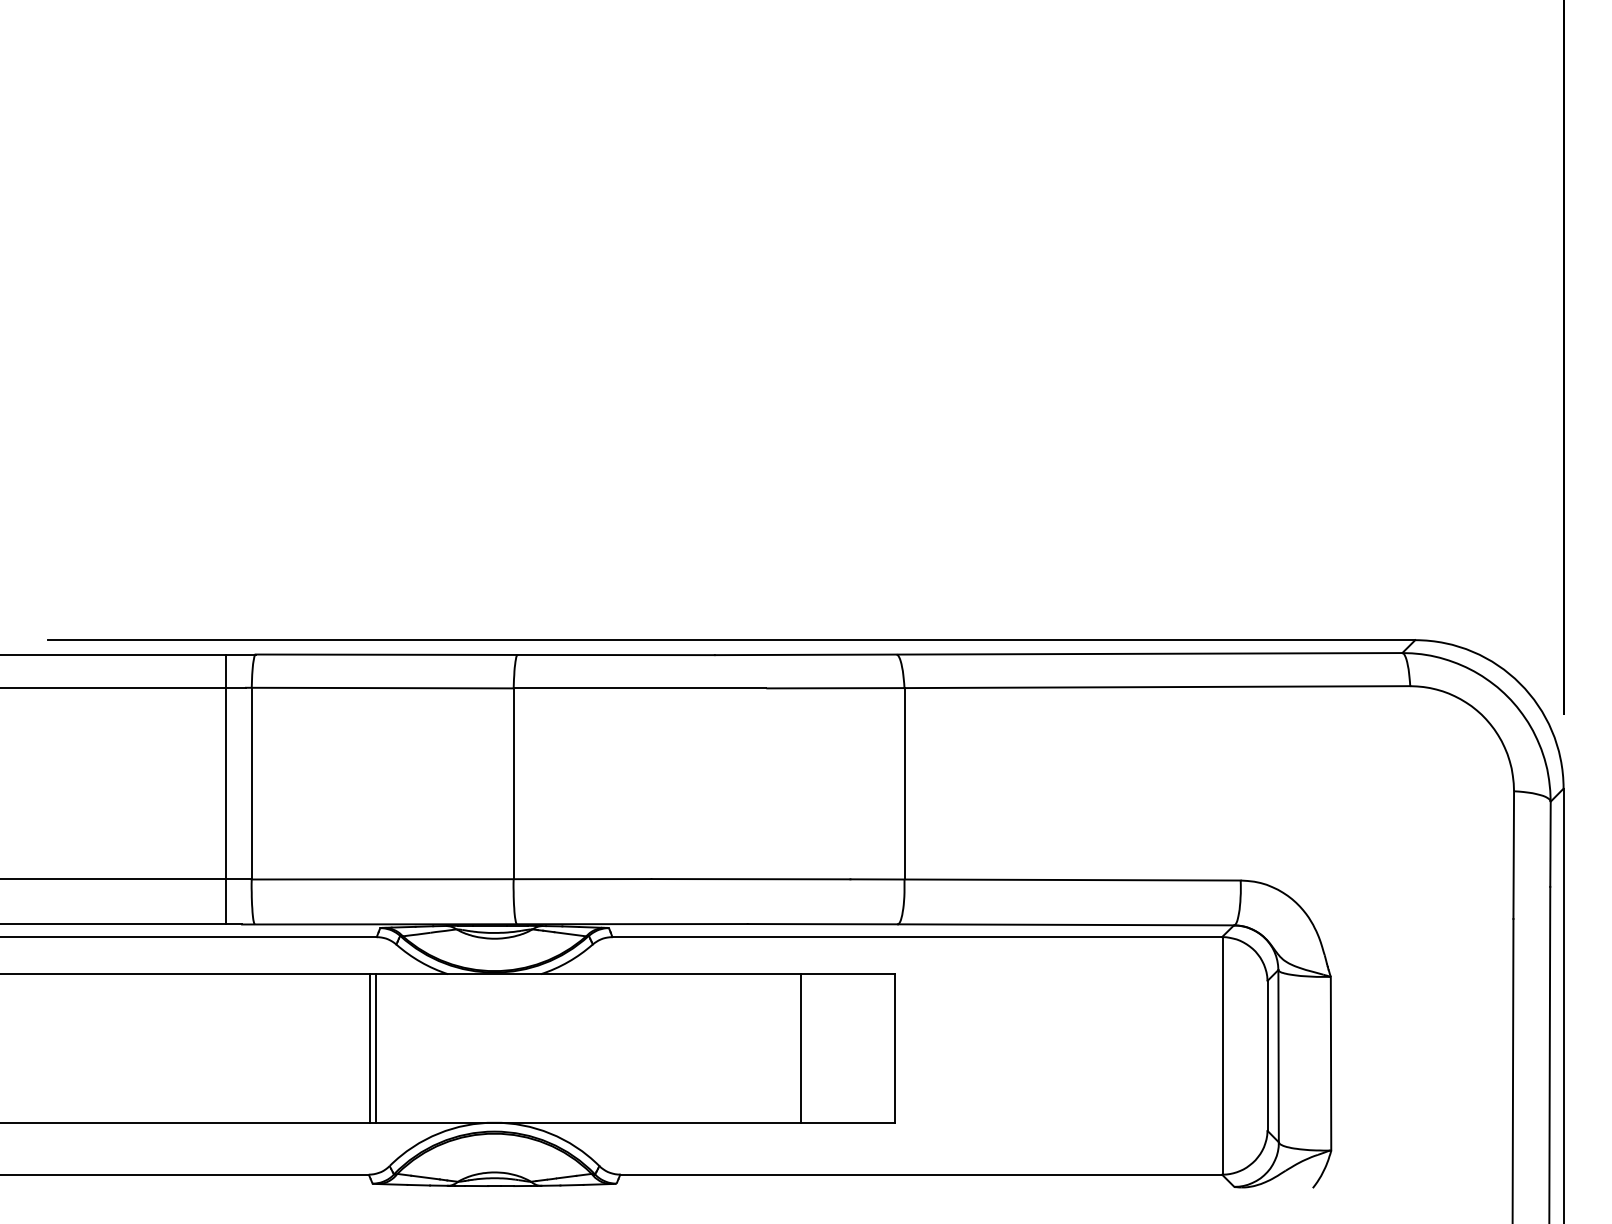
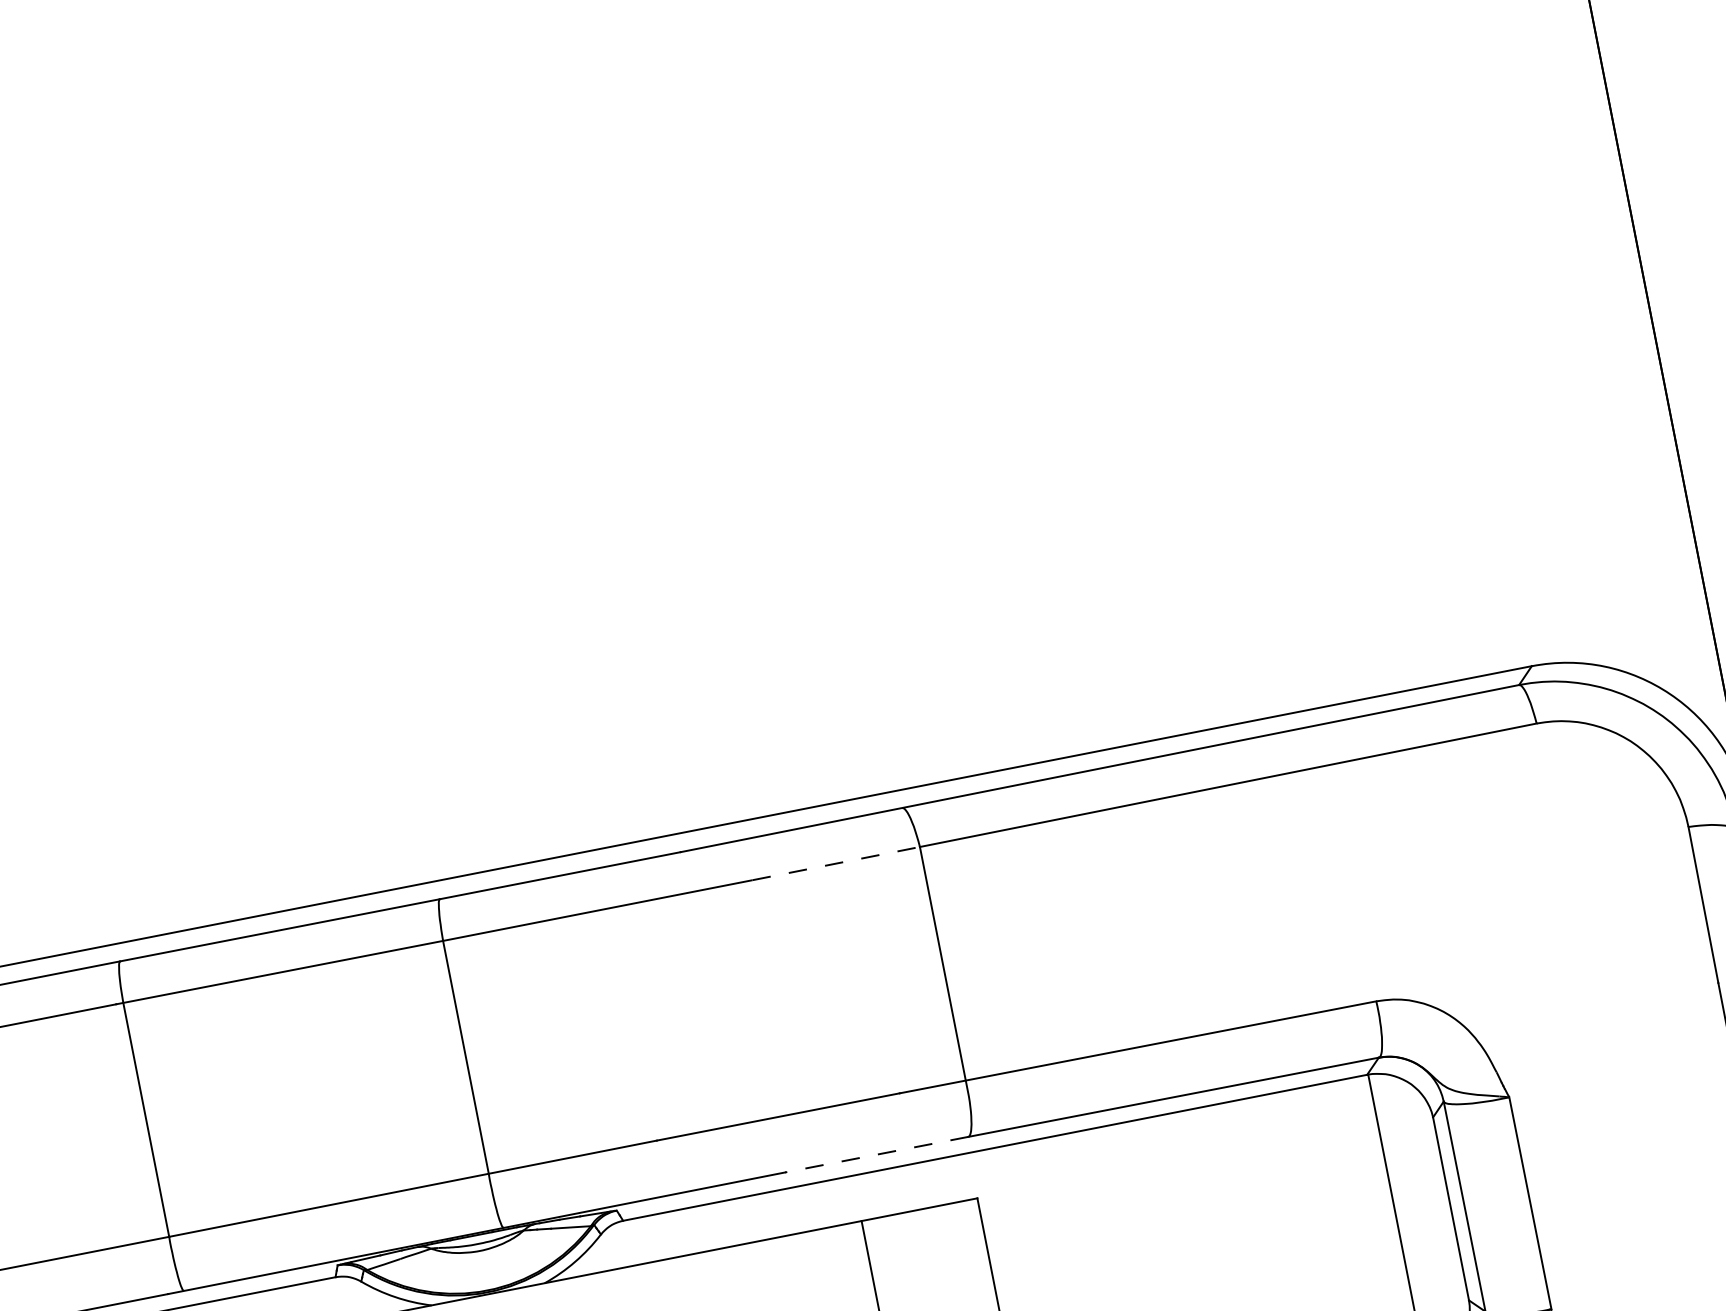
line: (835, 688) -> (835, 864), solid -> dashed
line: (225, 789) -> (115, 1133), removed
line: (822, 924) -> (876, 1155), solid -> dashed

